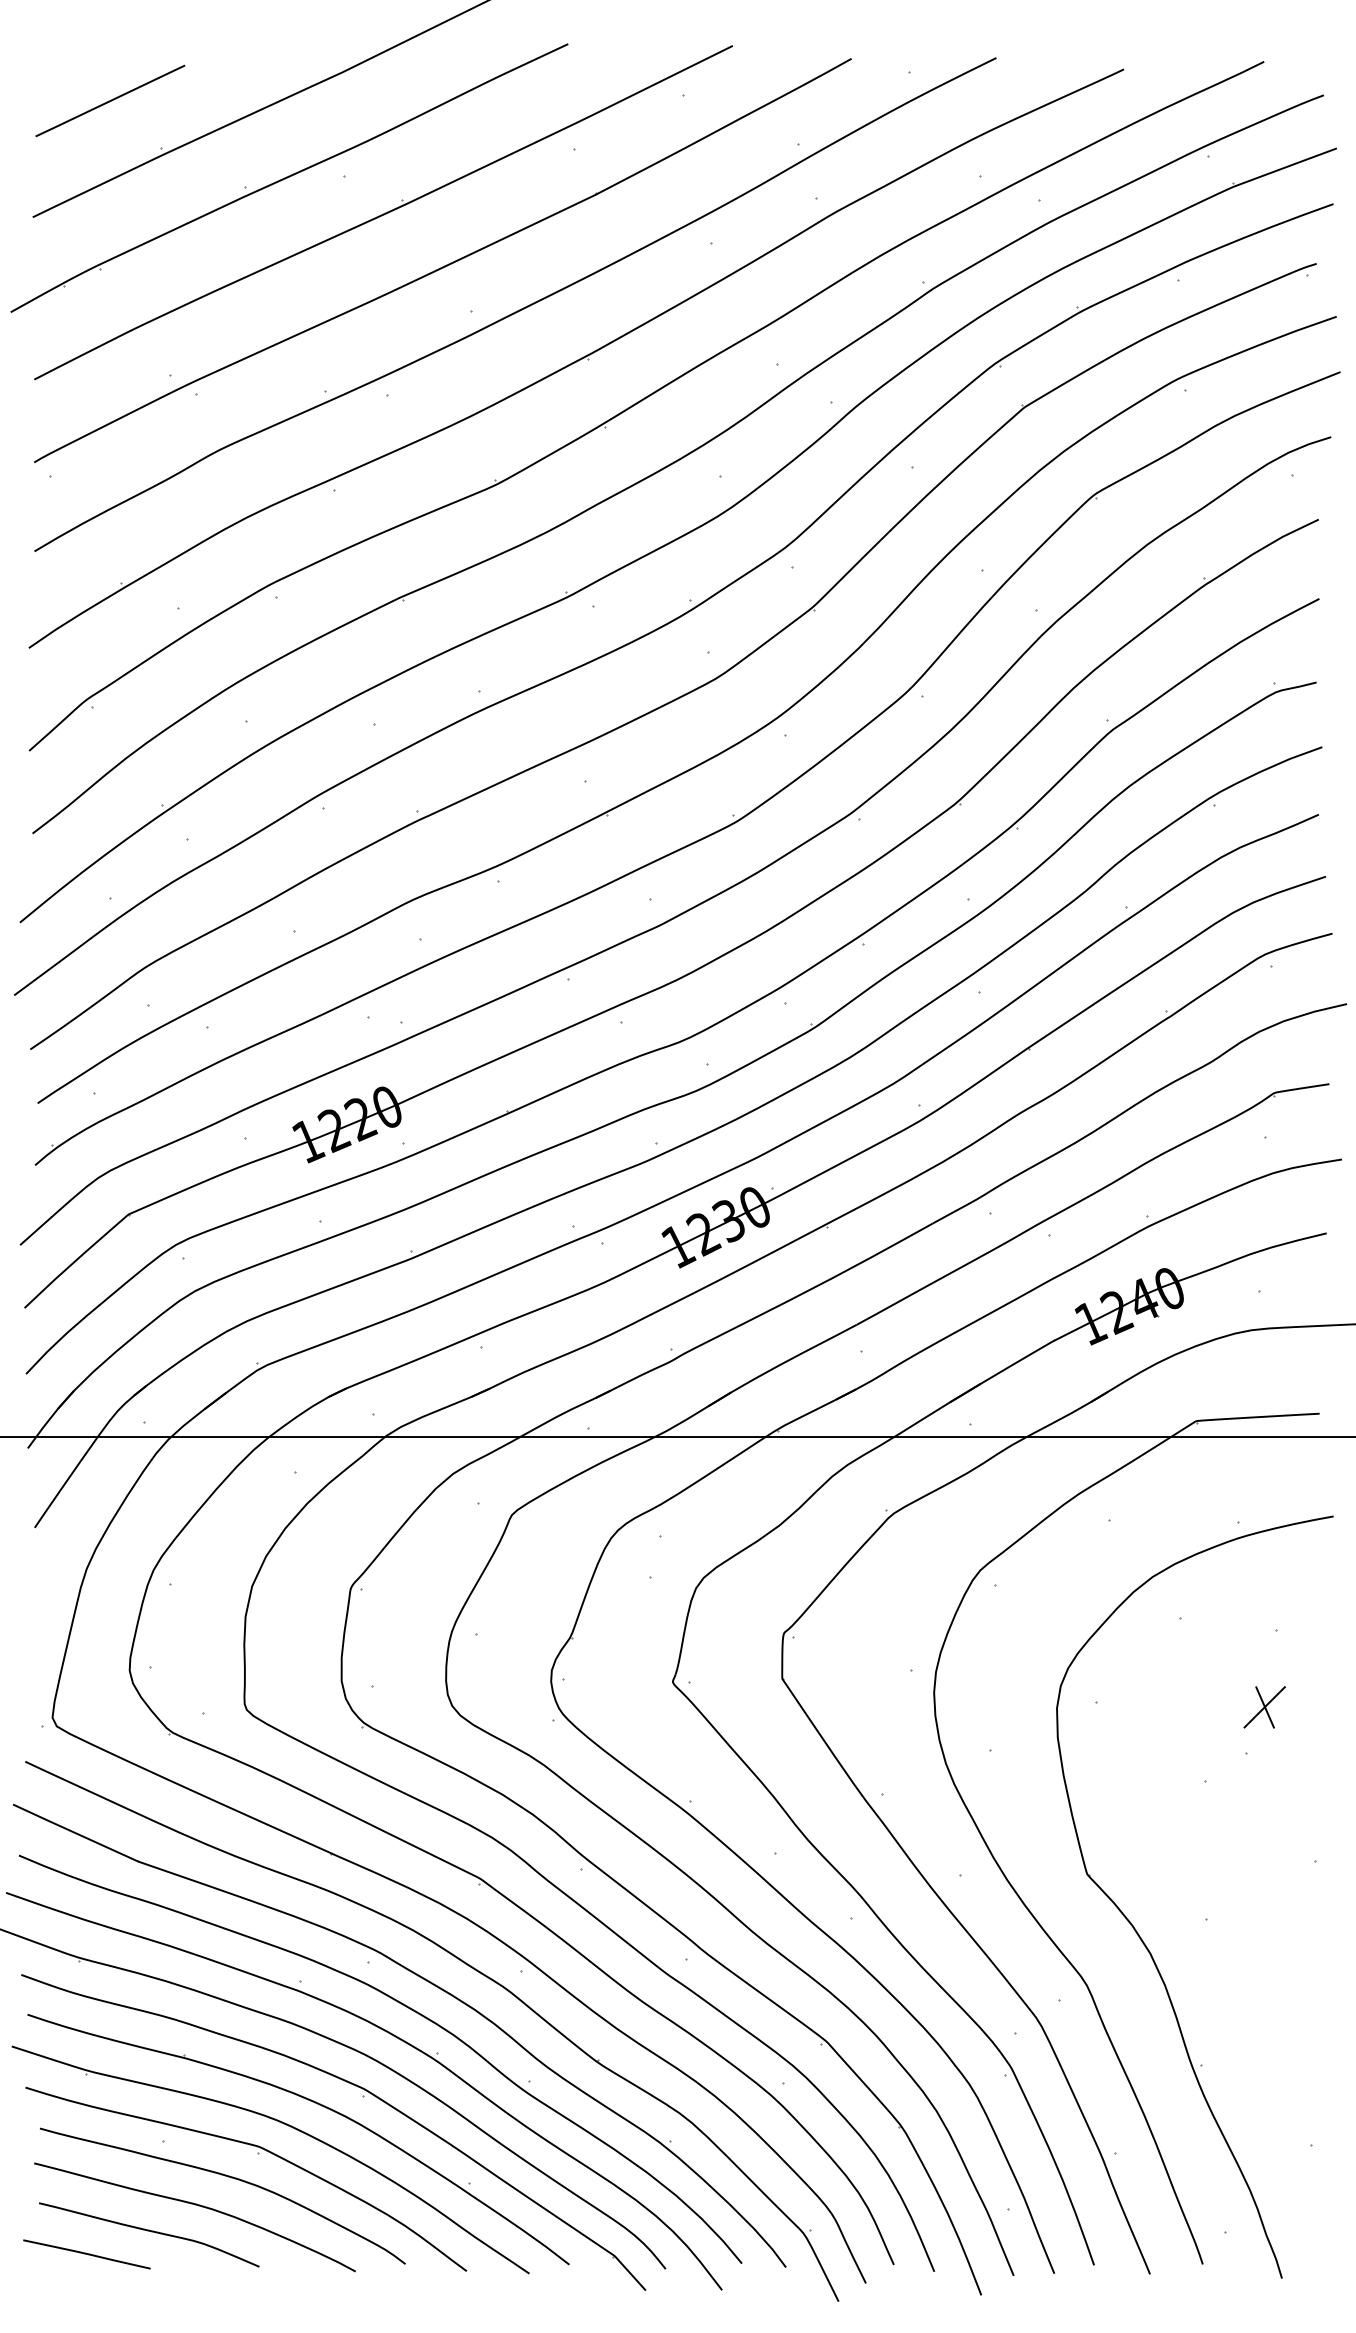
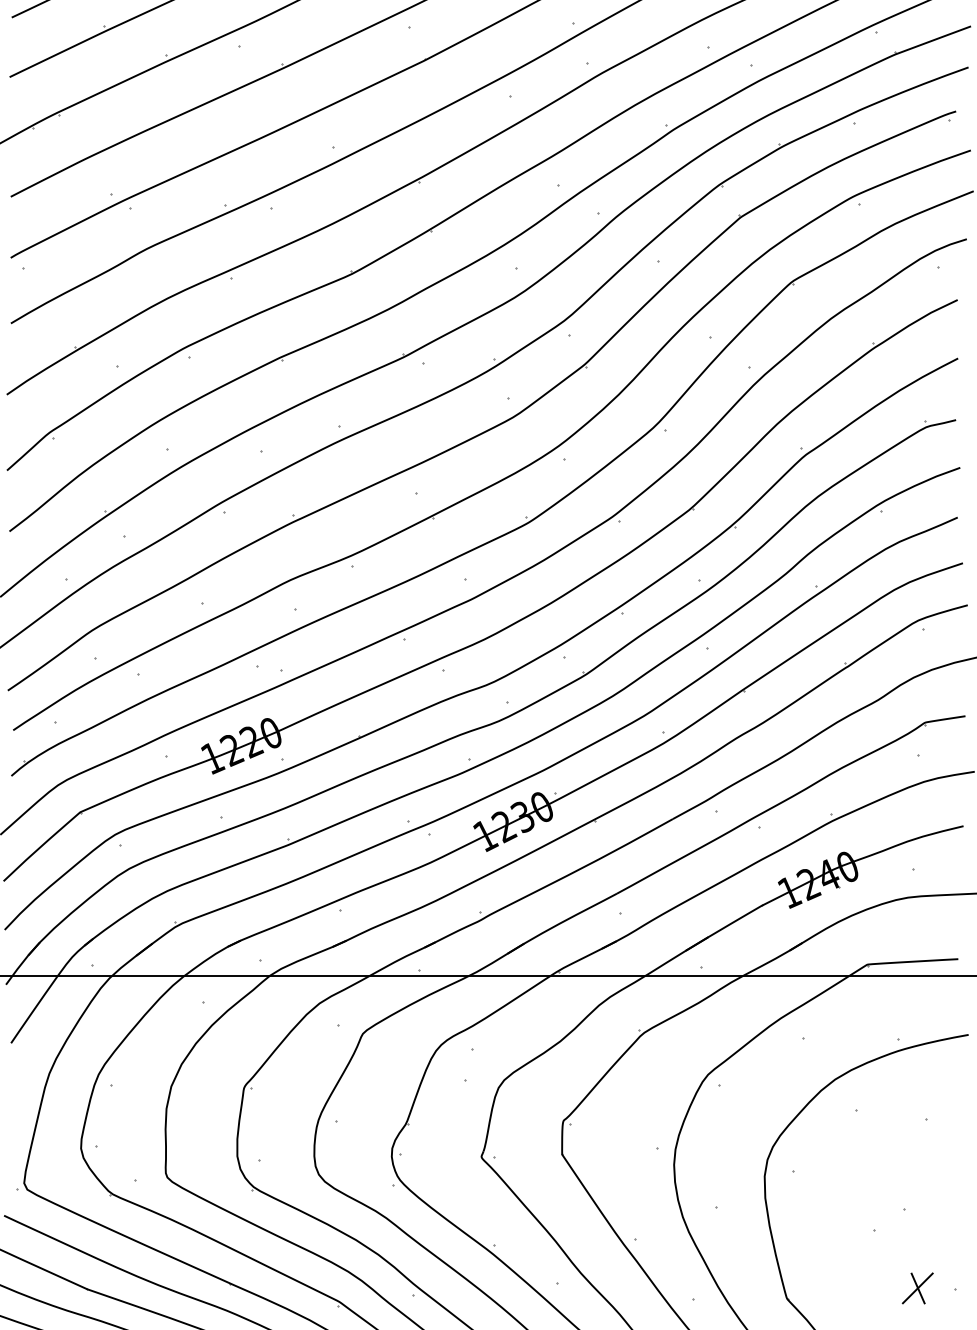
part: (1264, 1707) -> (917, 1288), moved

